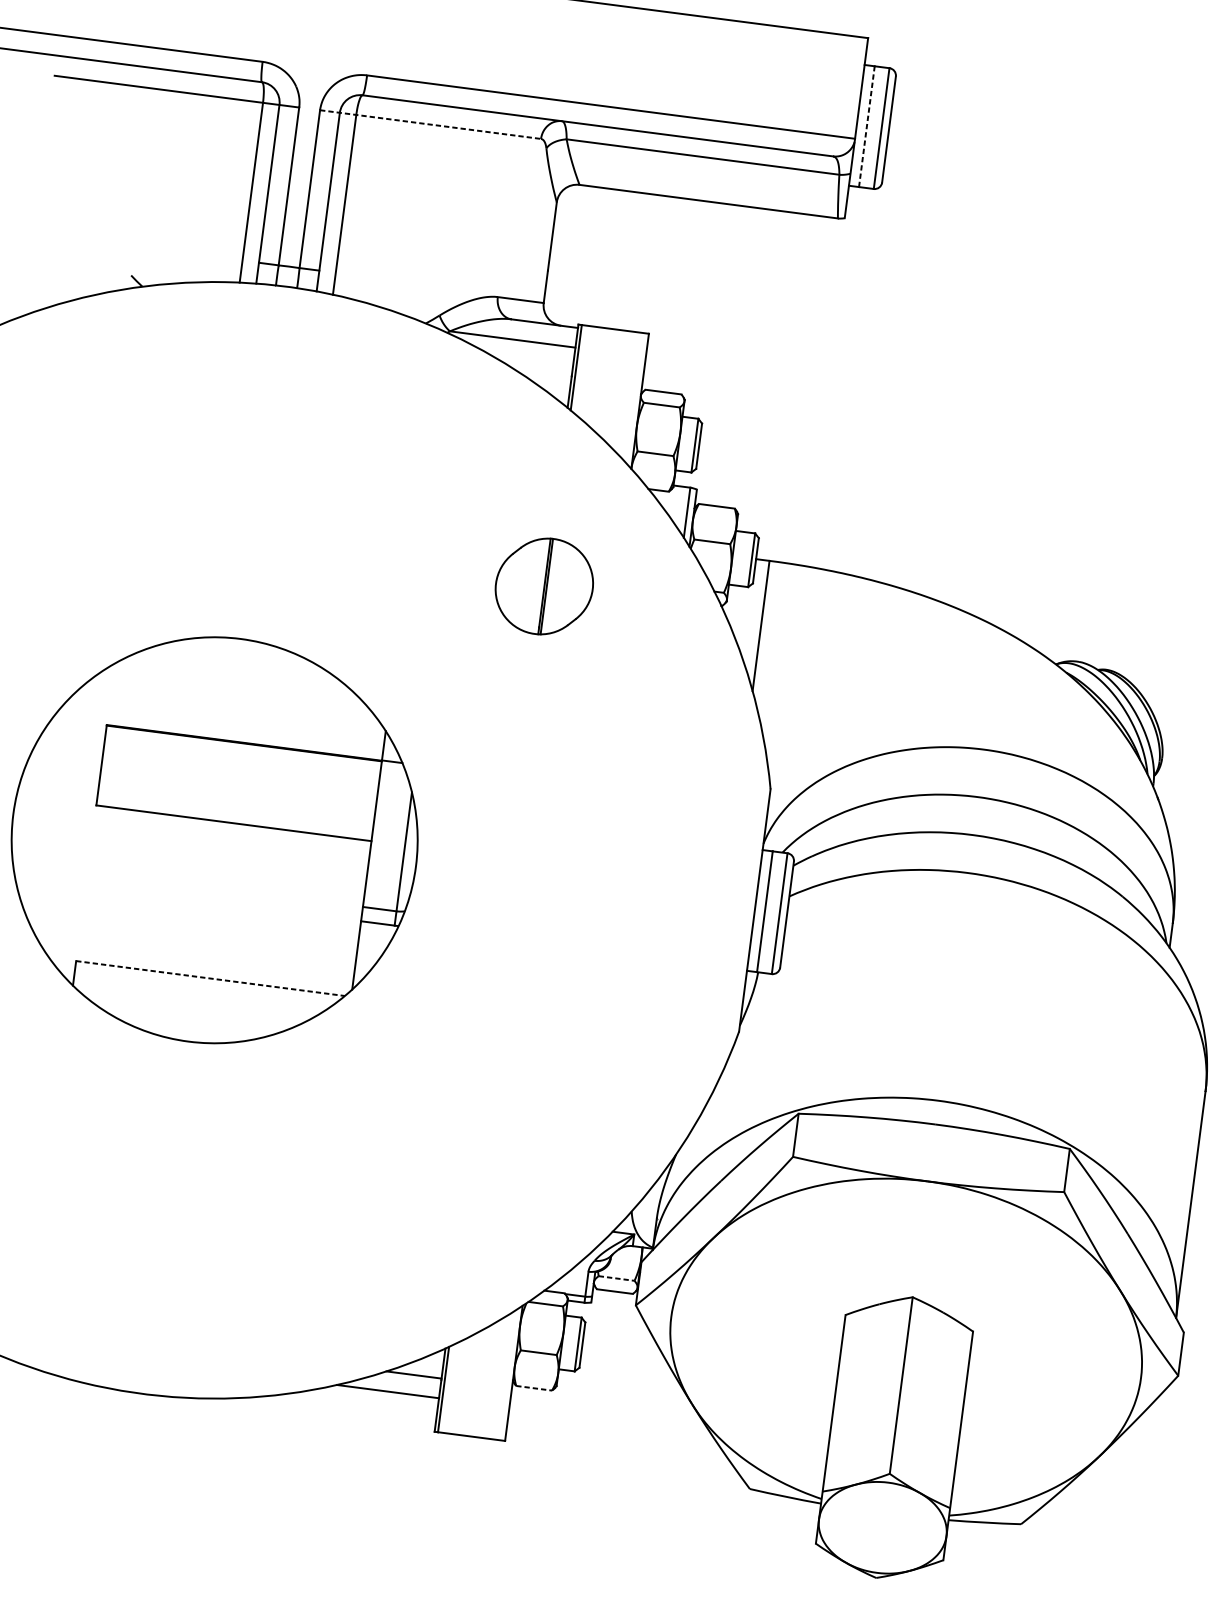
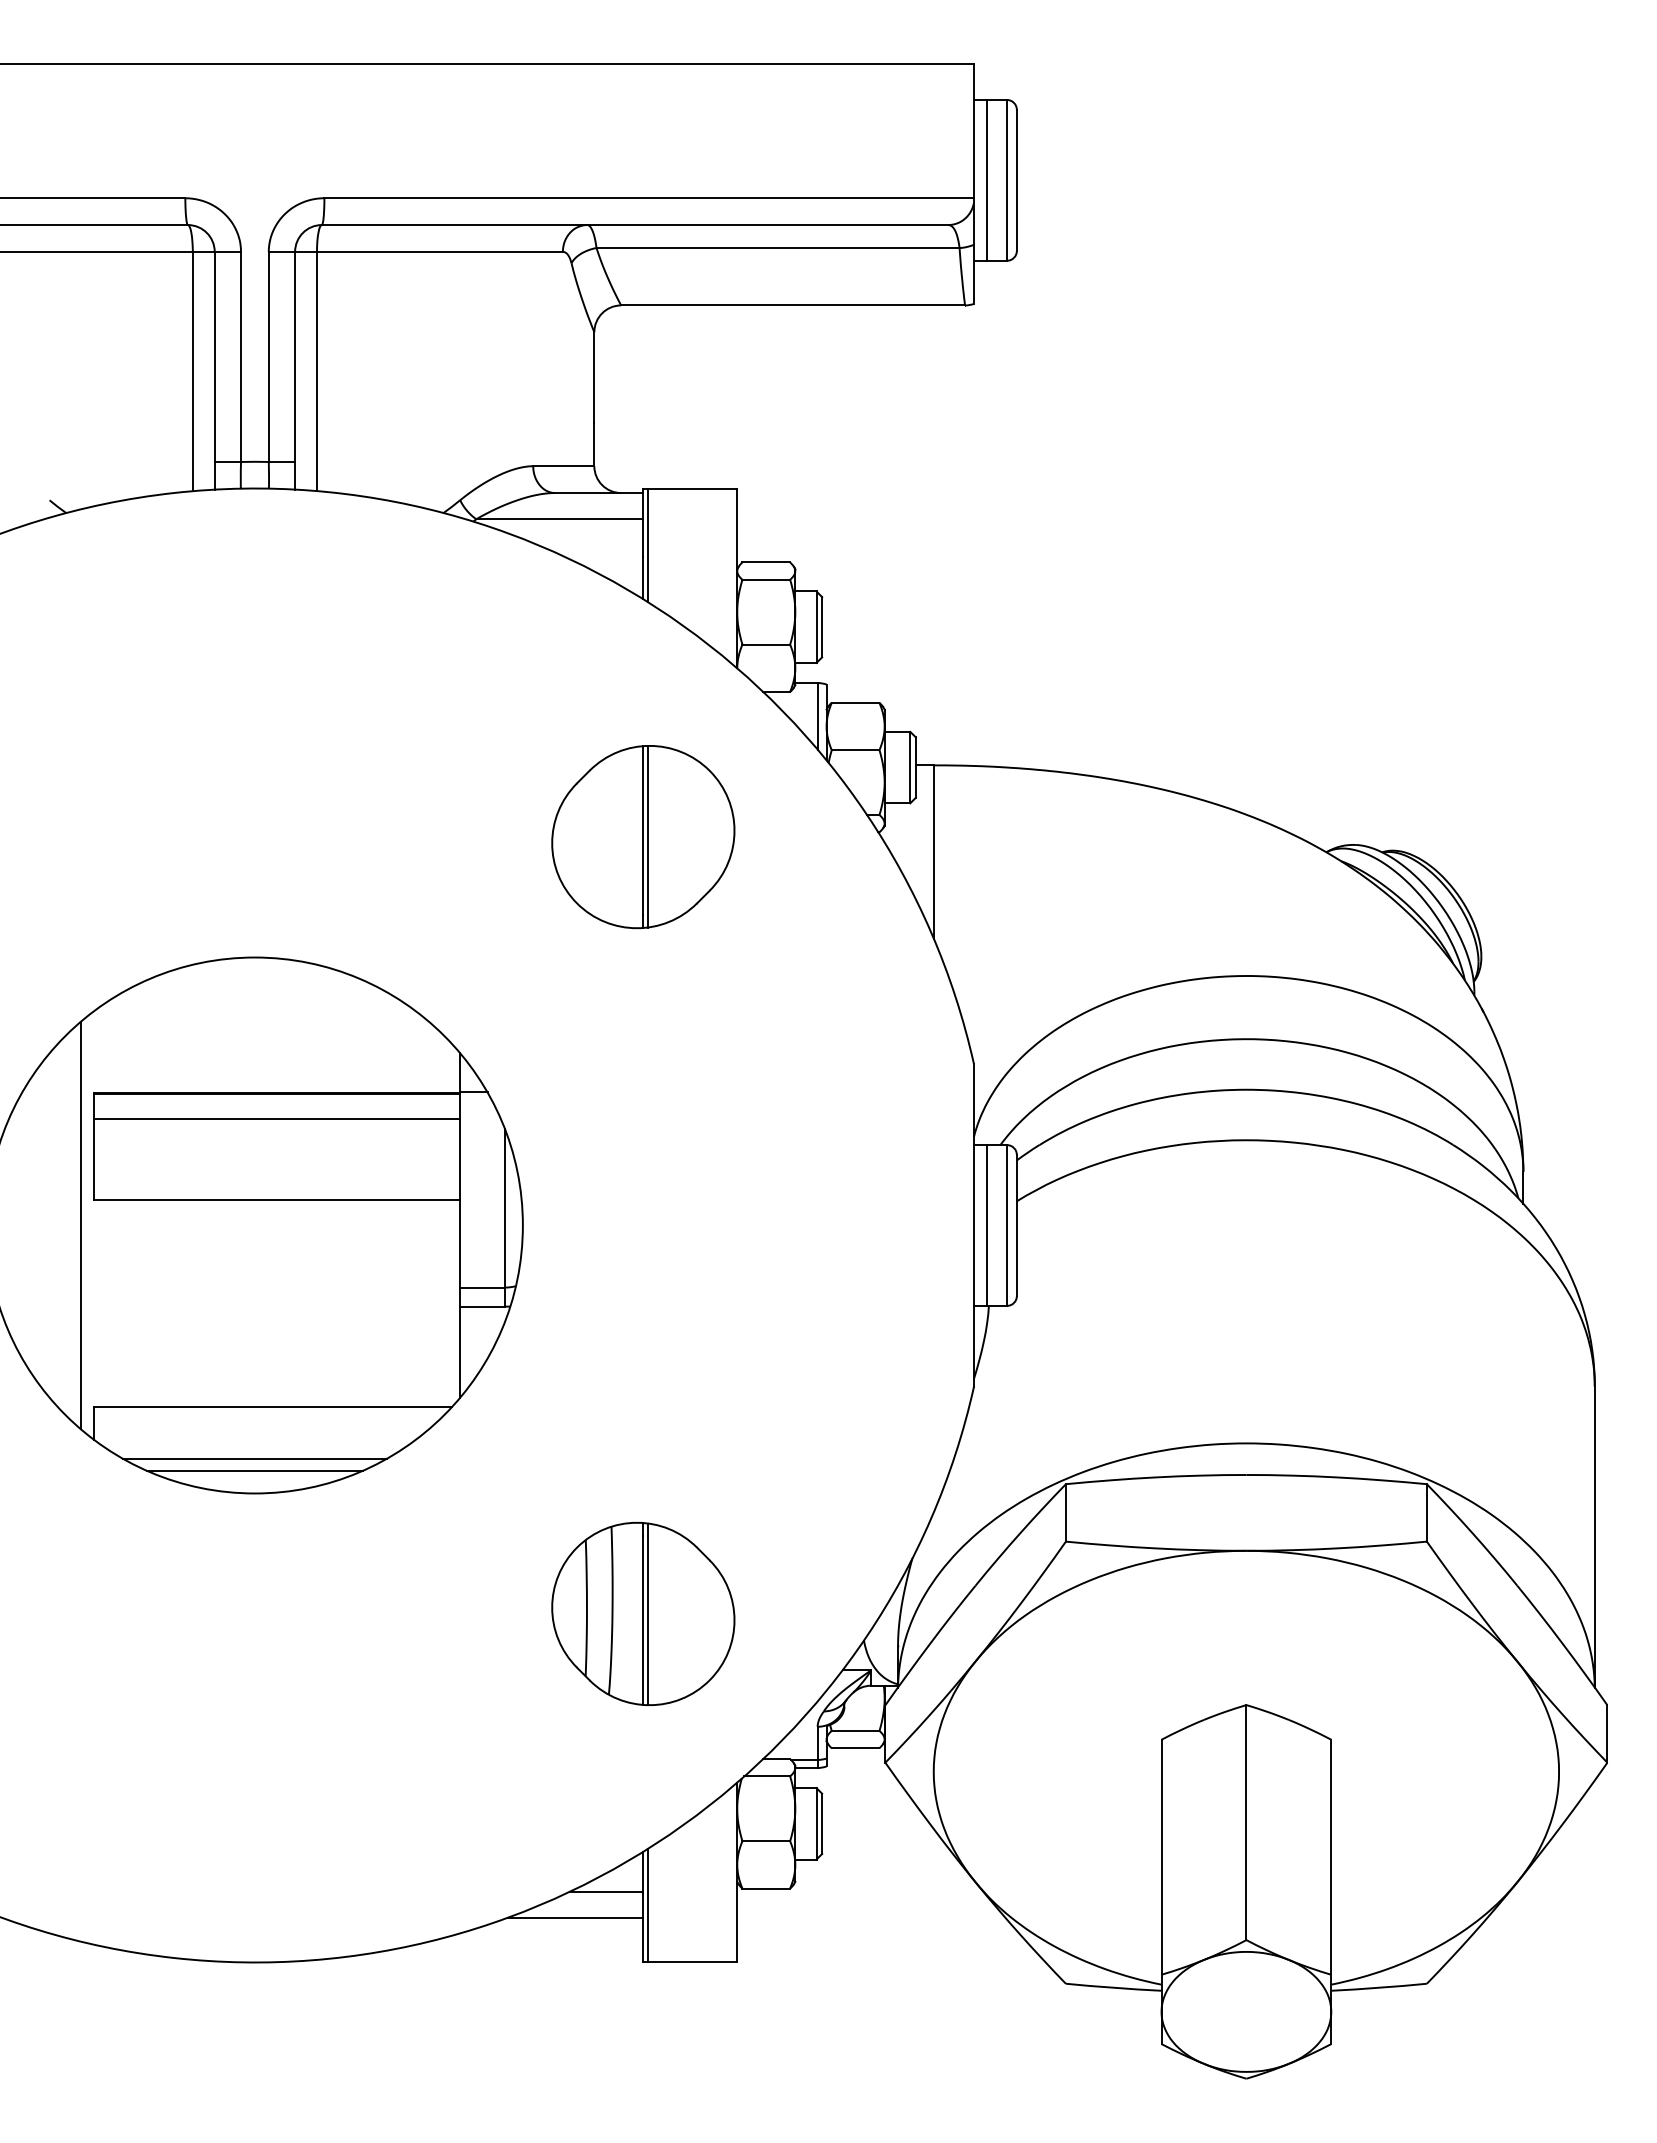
line: (431, 124) -> (416, 251), dashed -> solid
line: (867, 126) -> (987, 179), dashed -> solid
part: (544, 586) -> (643, 837), size x1.43
line: (241, 762) -> (277, 1119), added
line: (83, 823) -> (80, 1225), added
line: (210, 978) -> (273, 1407), dashed -> solid
line: (191, 1015) -> (254, 1458), added
line: (190, 1024) -> (254, 1470), added
part: (468, 1169) -> (643, 1613), added
line: (616, 1278) -> (855, 1730), dashed -> solid
line: (534, 1388) -> (766, 1888), dashed -> solid

